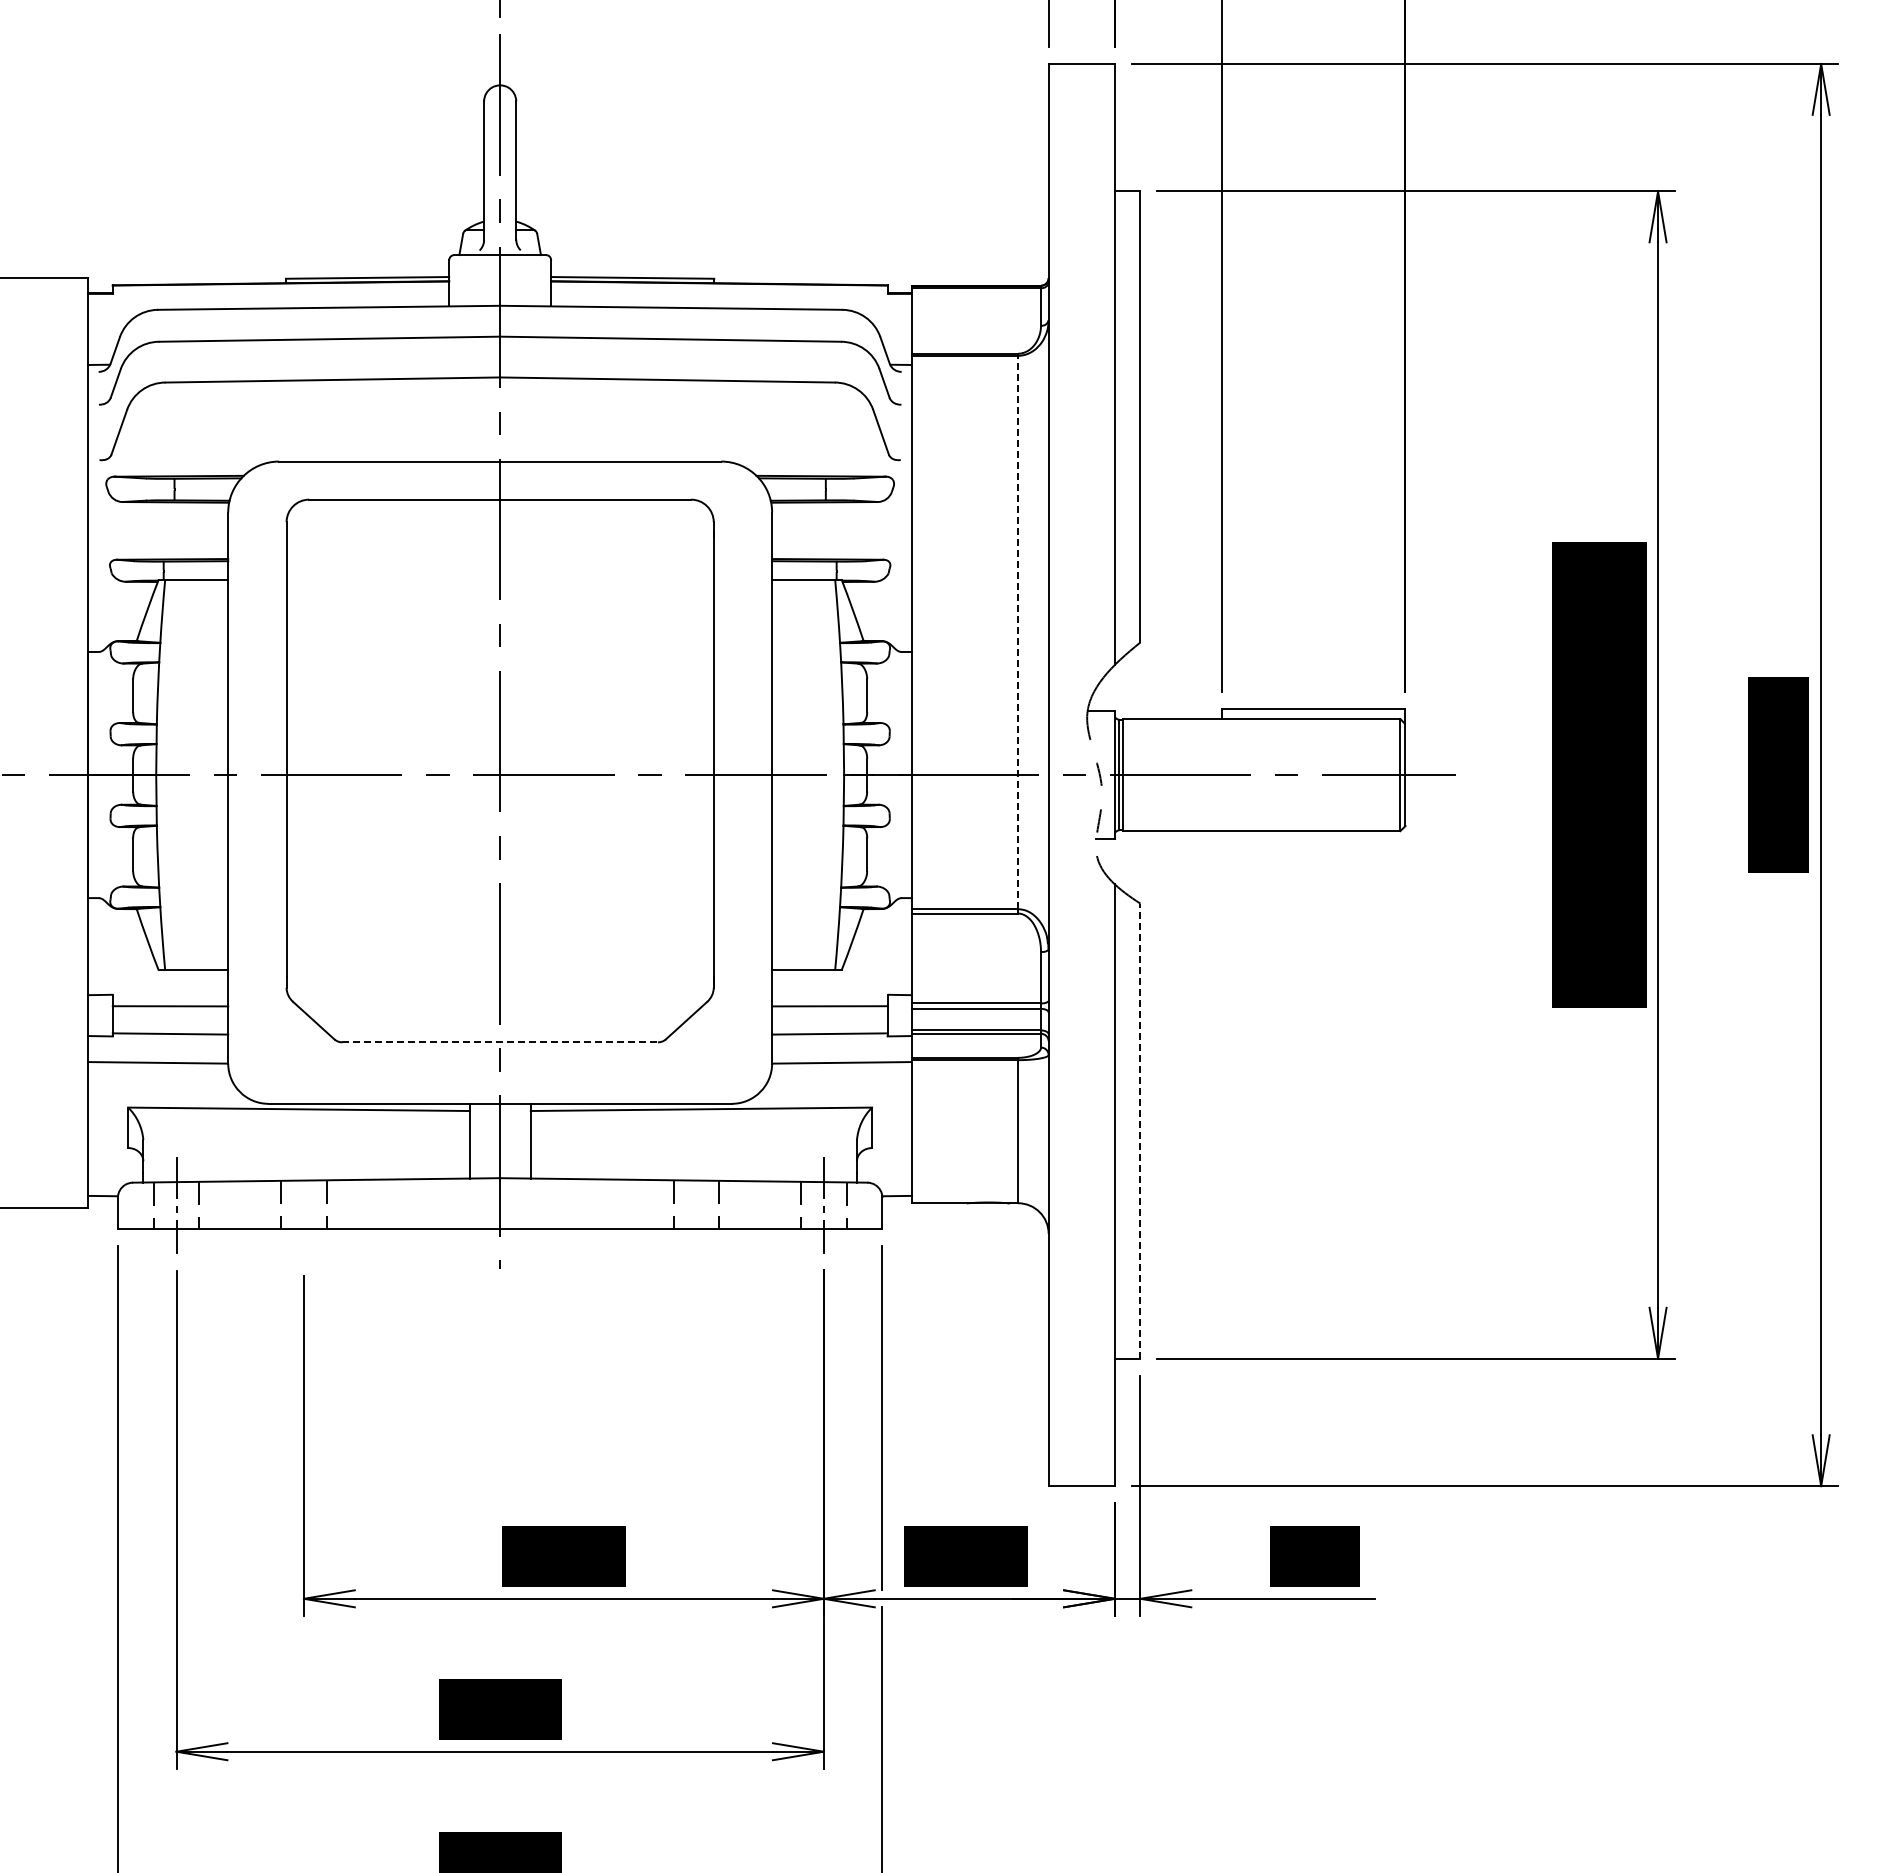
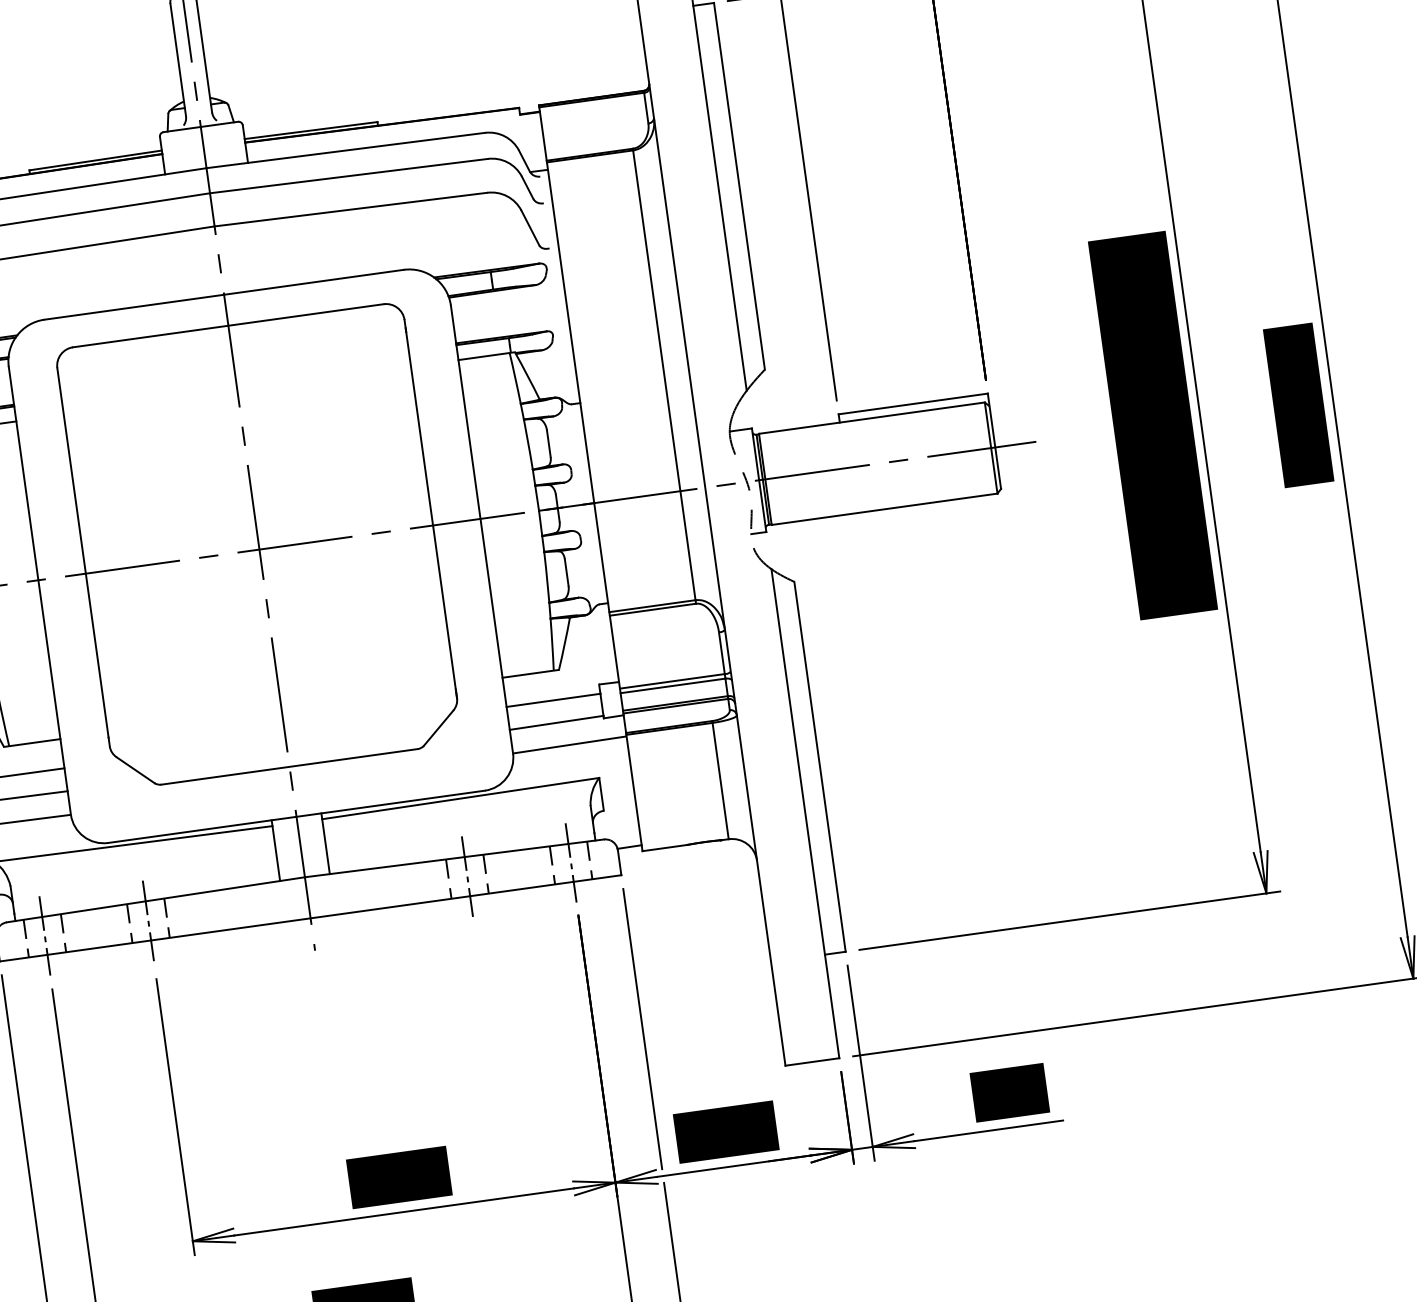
line: (1018, 632) -> (664, 375), dashed -> solid
line: (500, 1042) -> (289, 766), dashed -> solid
line: (1140, 1131) -> (820, 767), dashed -> solid
line: (303, 1204) -> (148, 920), added
line: (696, 1204) -> (467, 876), added

